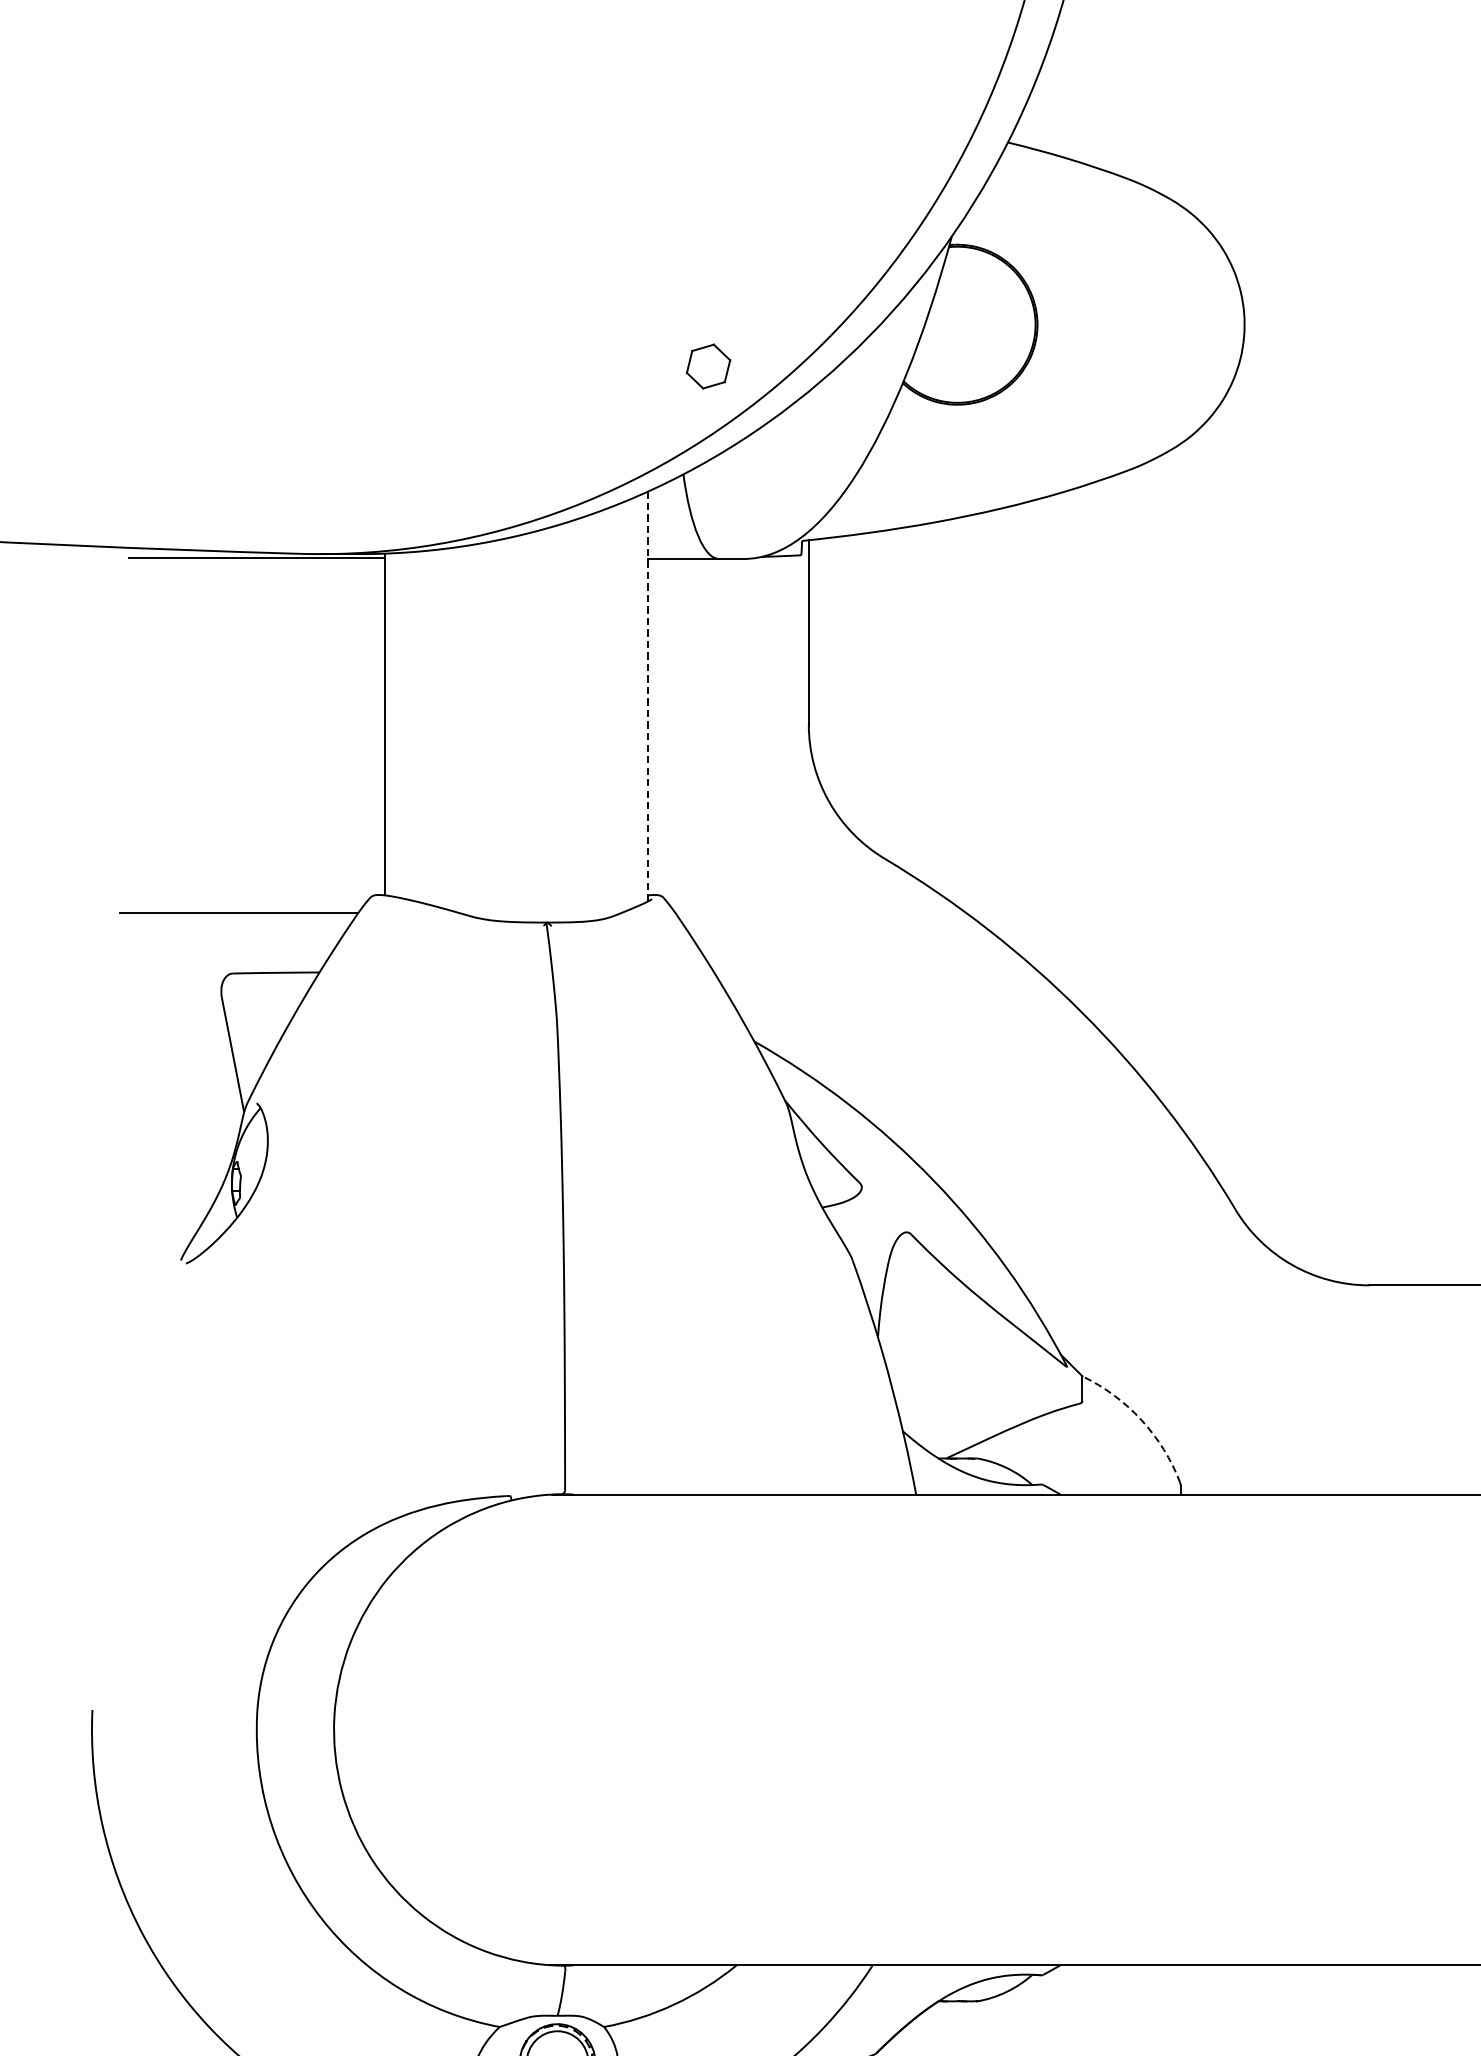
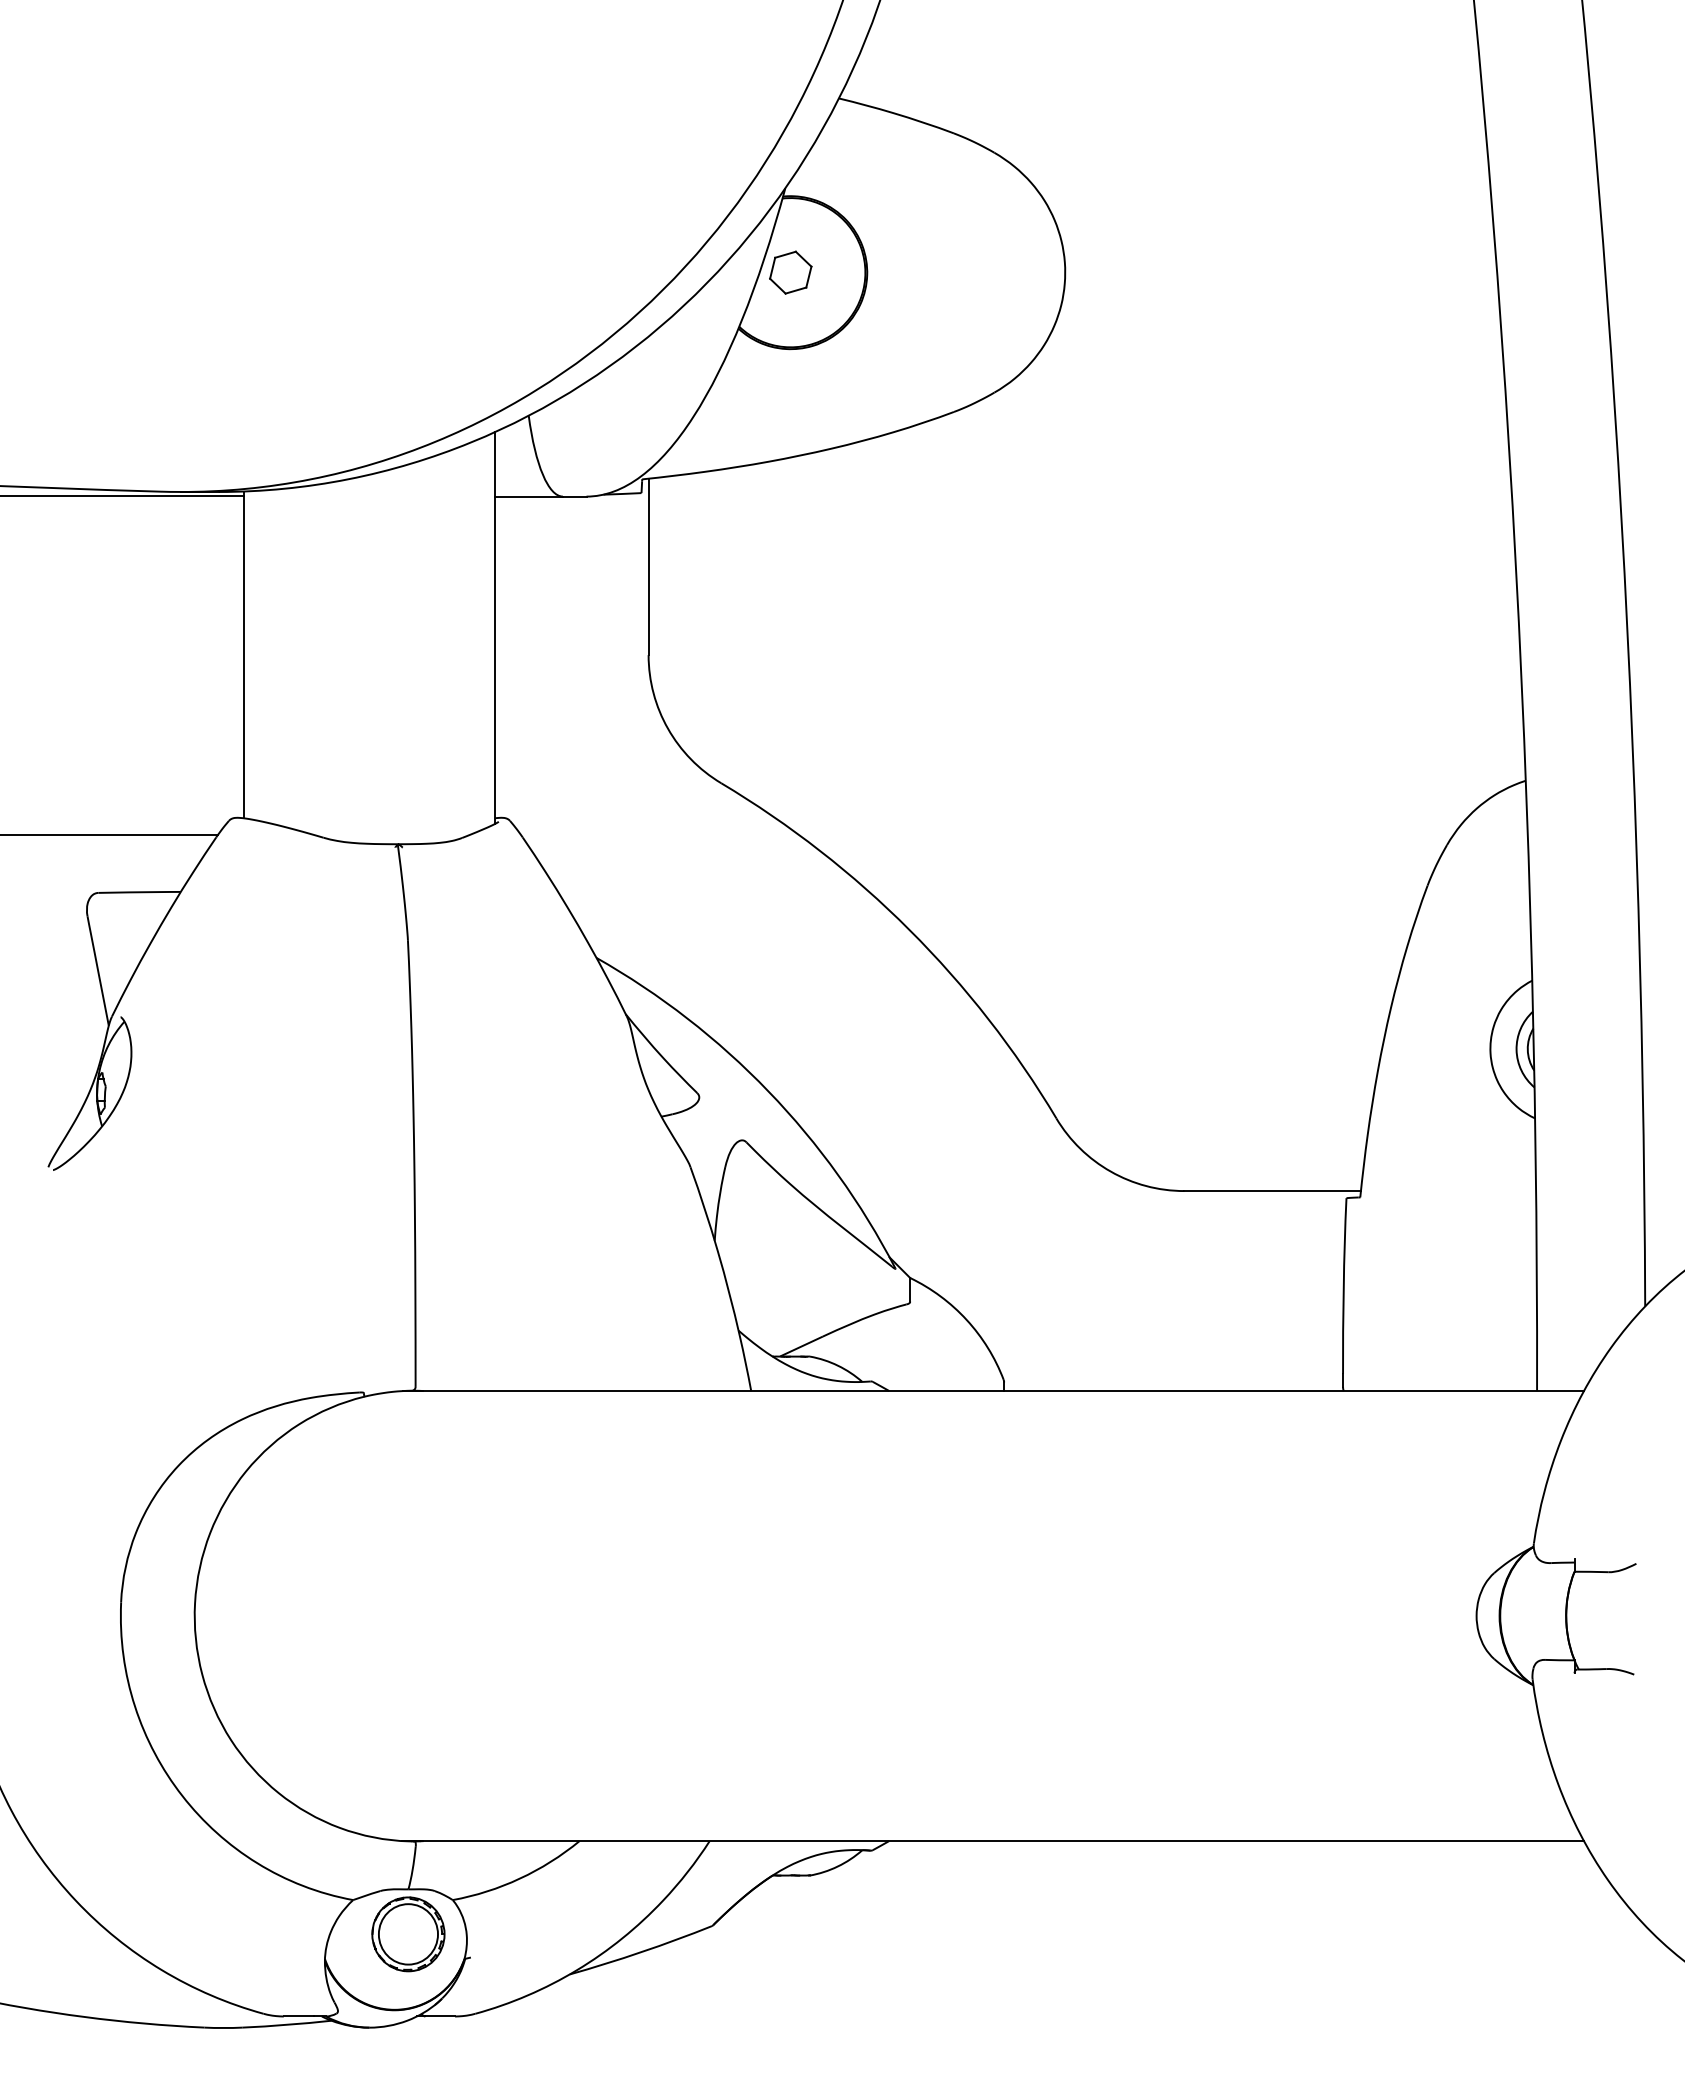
part: (708, 366) -> (790, 272), moved
line: (648, 695) -> (495, 627), dashed -> solid
arc: (1141, 1419) -> (966, 1319), dashed -> solid

